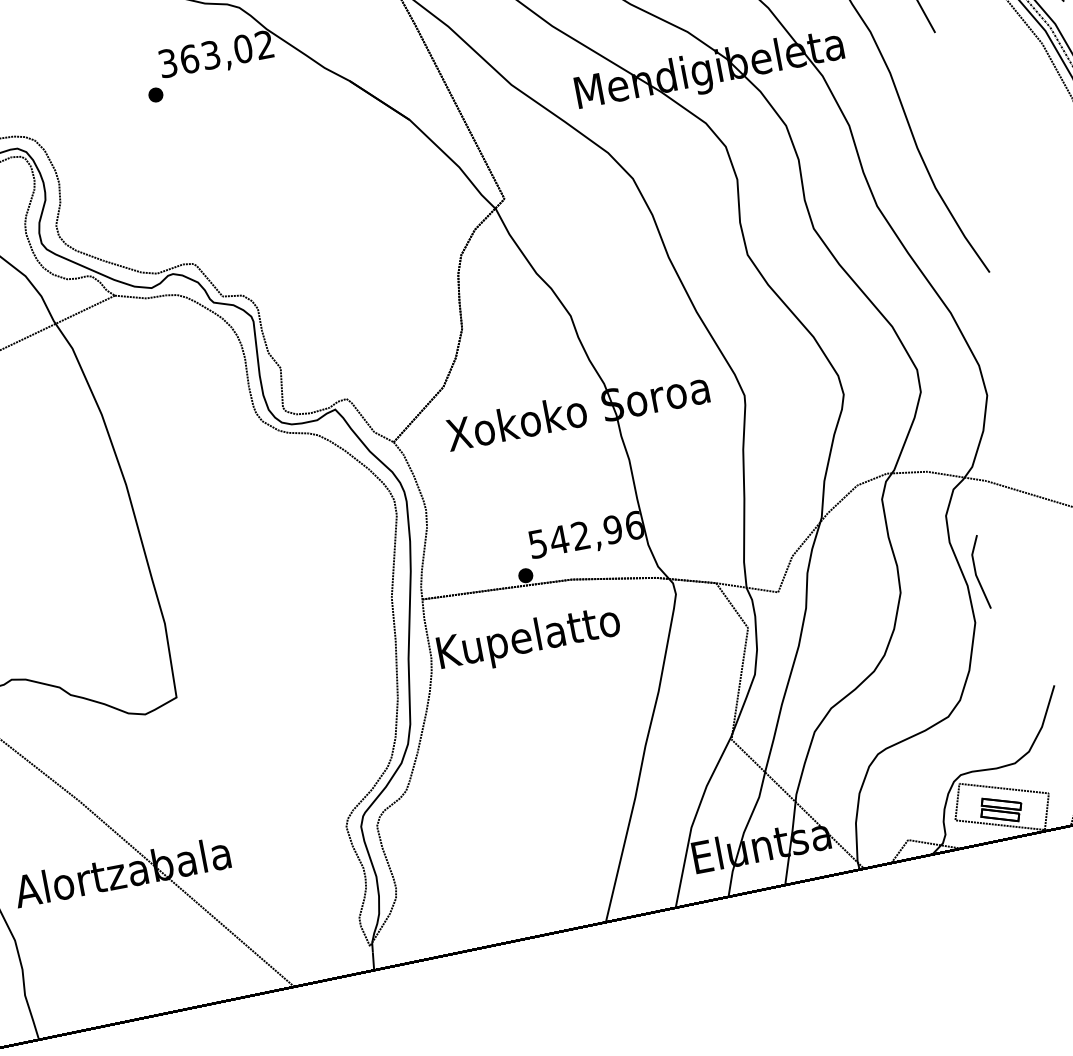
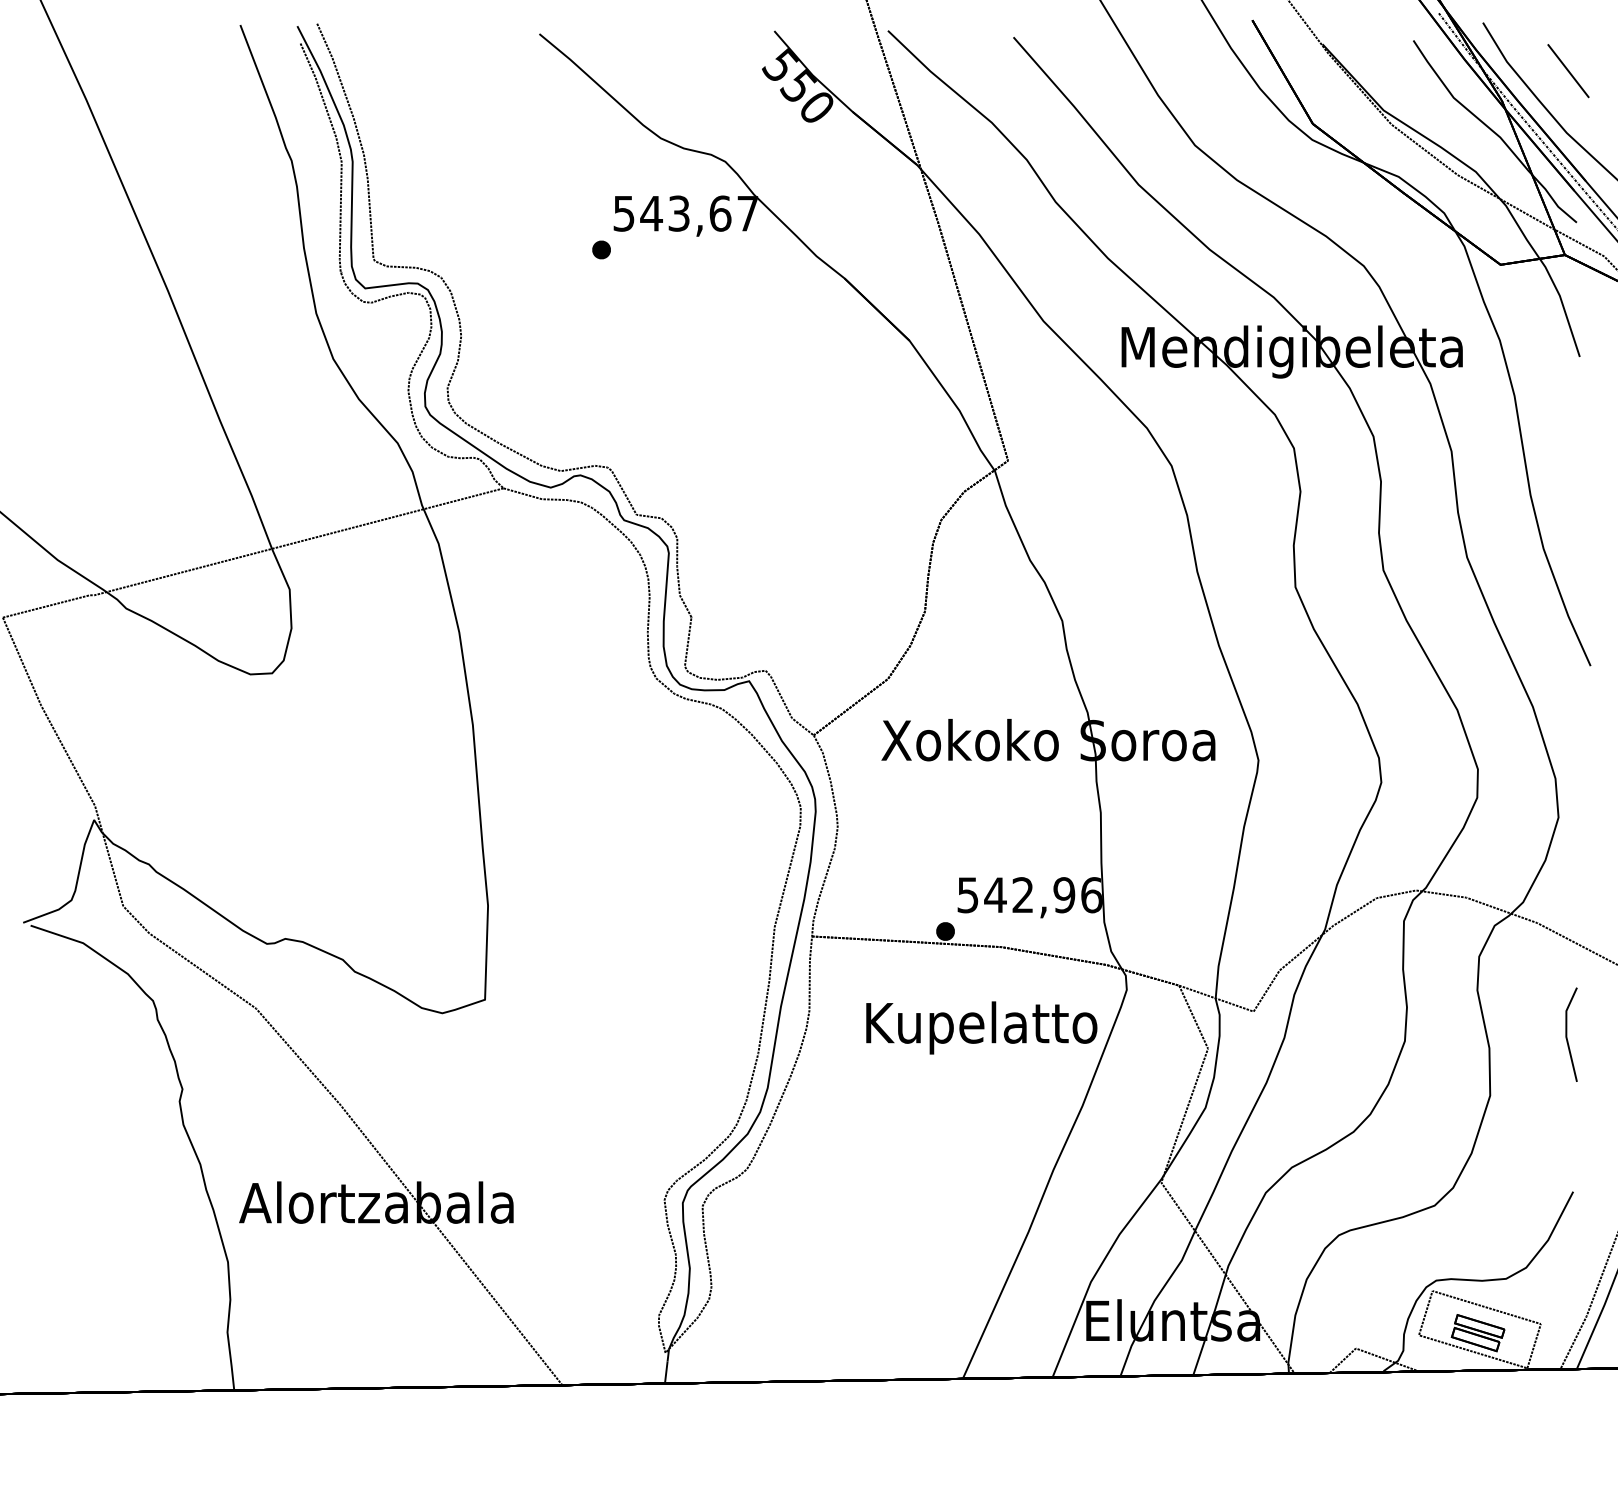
text: (216, 53) -> (686, 213), 363,02 -> 543,67
line: (976, 573) -> (1567, 1034), moved
text: (529, 639) -> (981, 1027), moved

